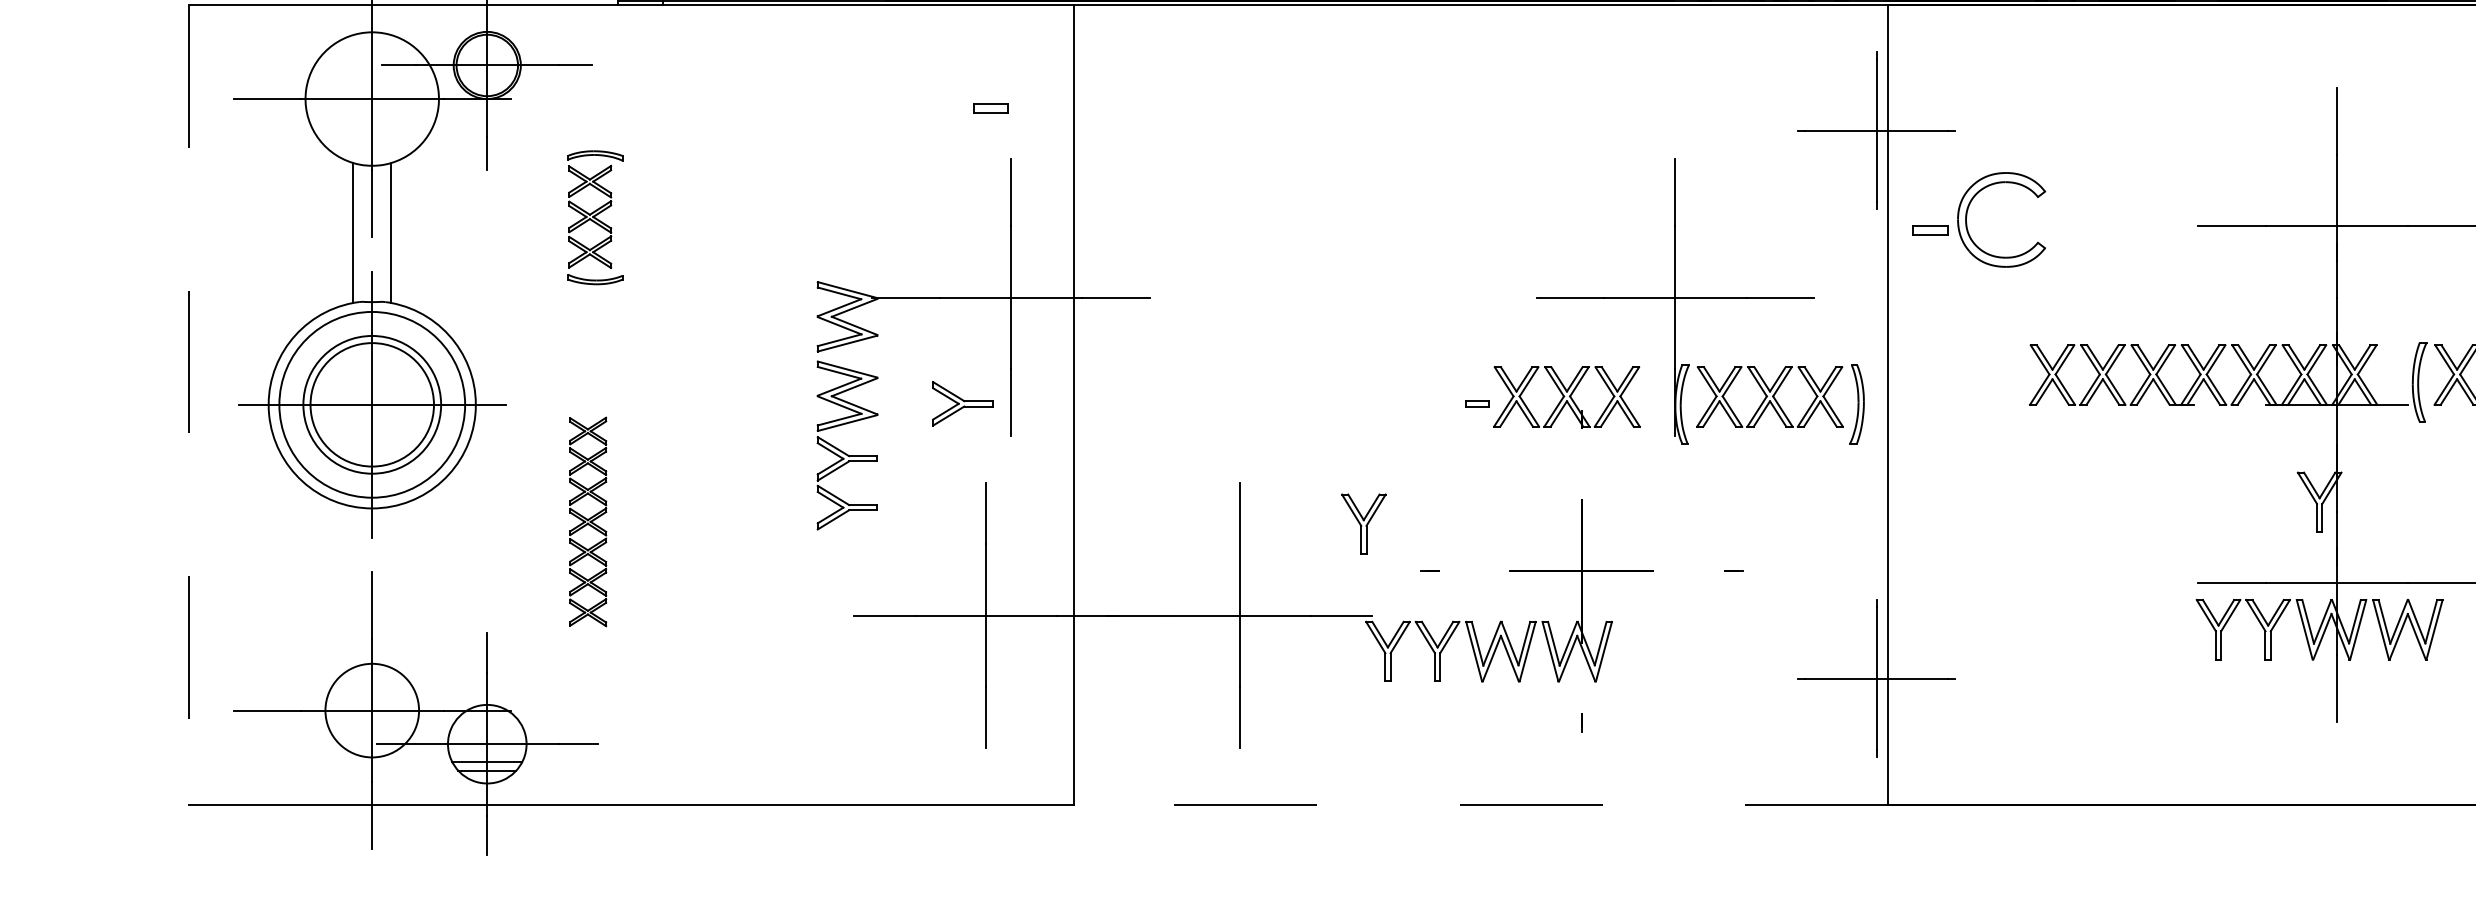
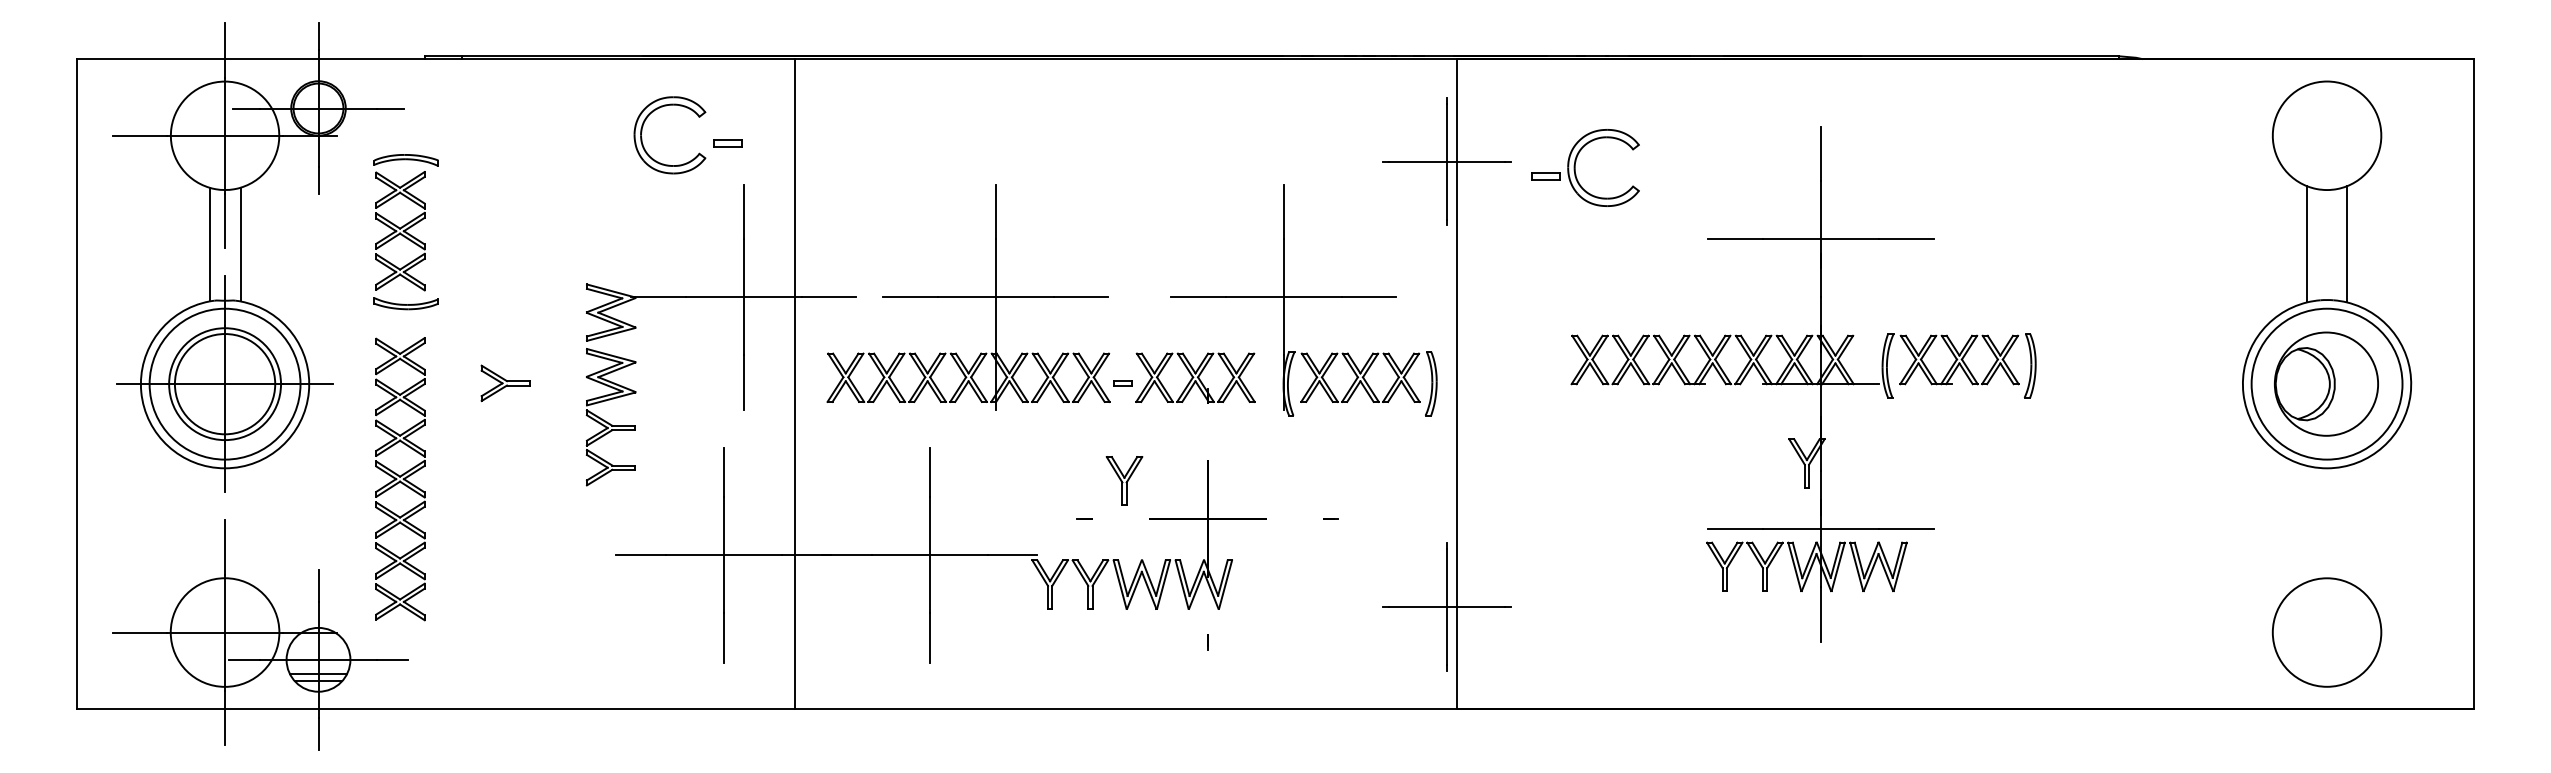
part: (886, 95) -> (642, 132), added
part: (594, 218) -> (405, 232), size x1.43
part: (1967, 219) -> (1575, 167), moved
part: (1287, 298) -> (968, 297), added
part: (962, 404) -> (505, 383), moved
line: (189, 405) -> (76, 384), dashed -> solid
part: (588, 522) -> (400, 479), size x1.67
part: (1363, 523) -> (1124, 480), moved
circle: (371, 710) -> (224, 632), size x1.43
line: (1480, 805) -> (1125, 709), dashed -> solid

